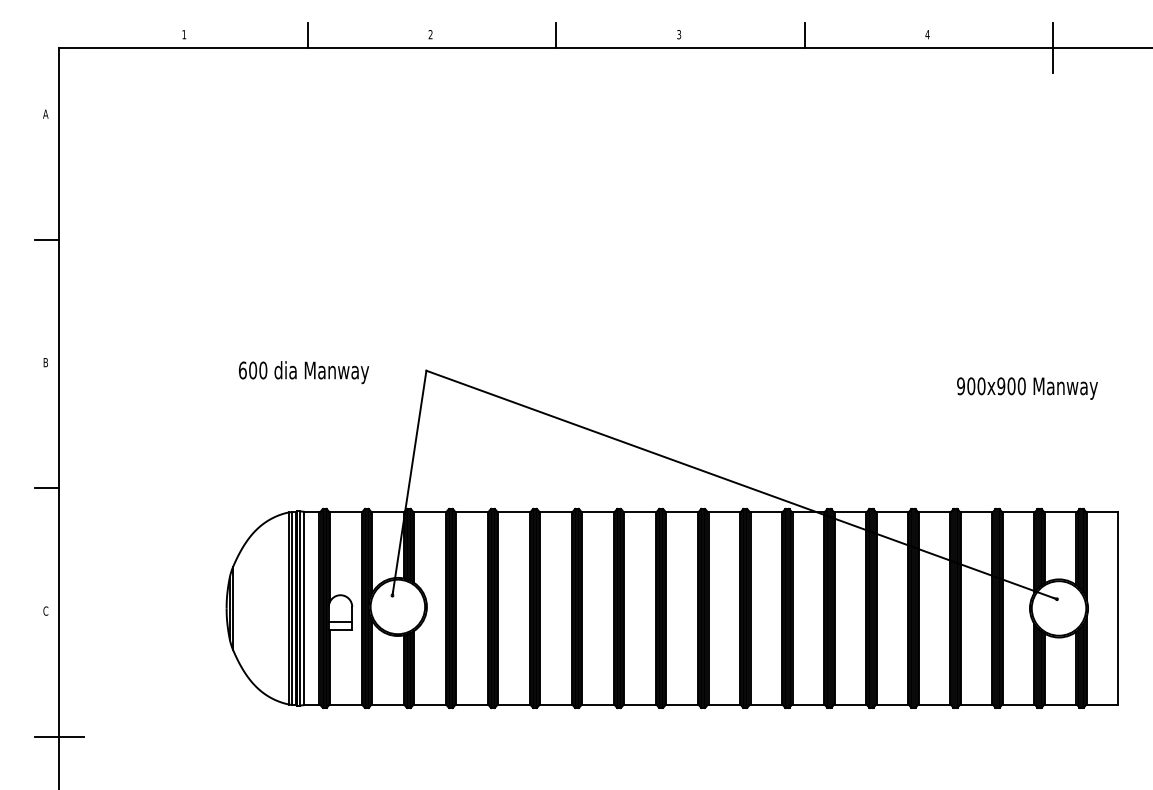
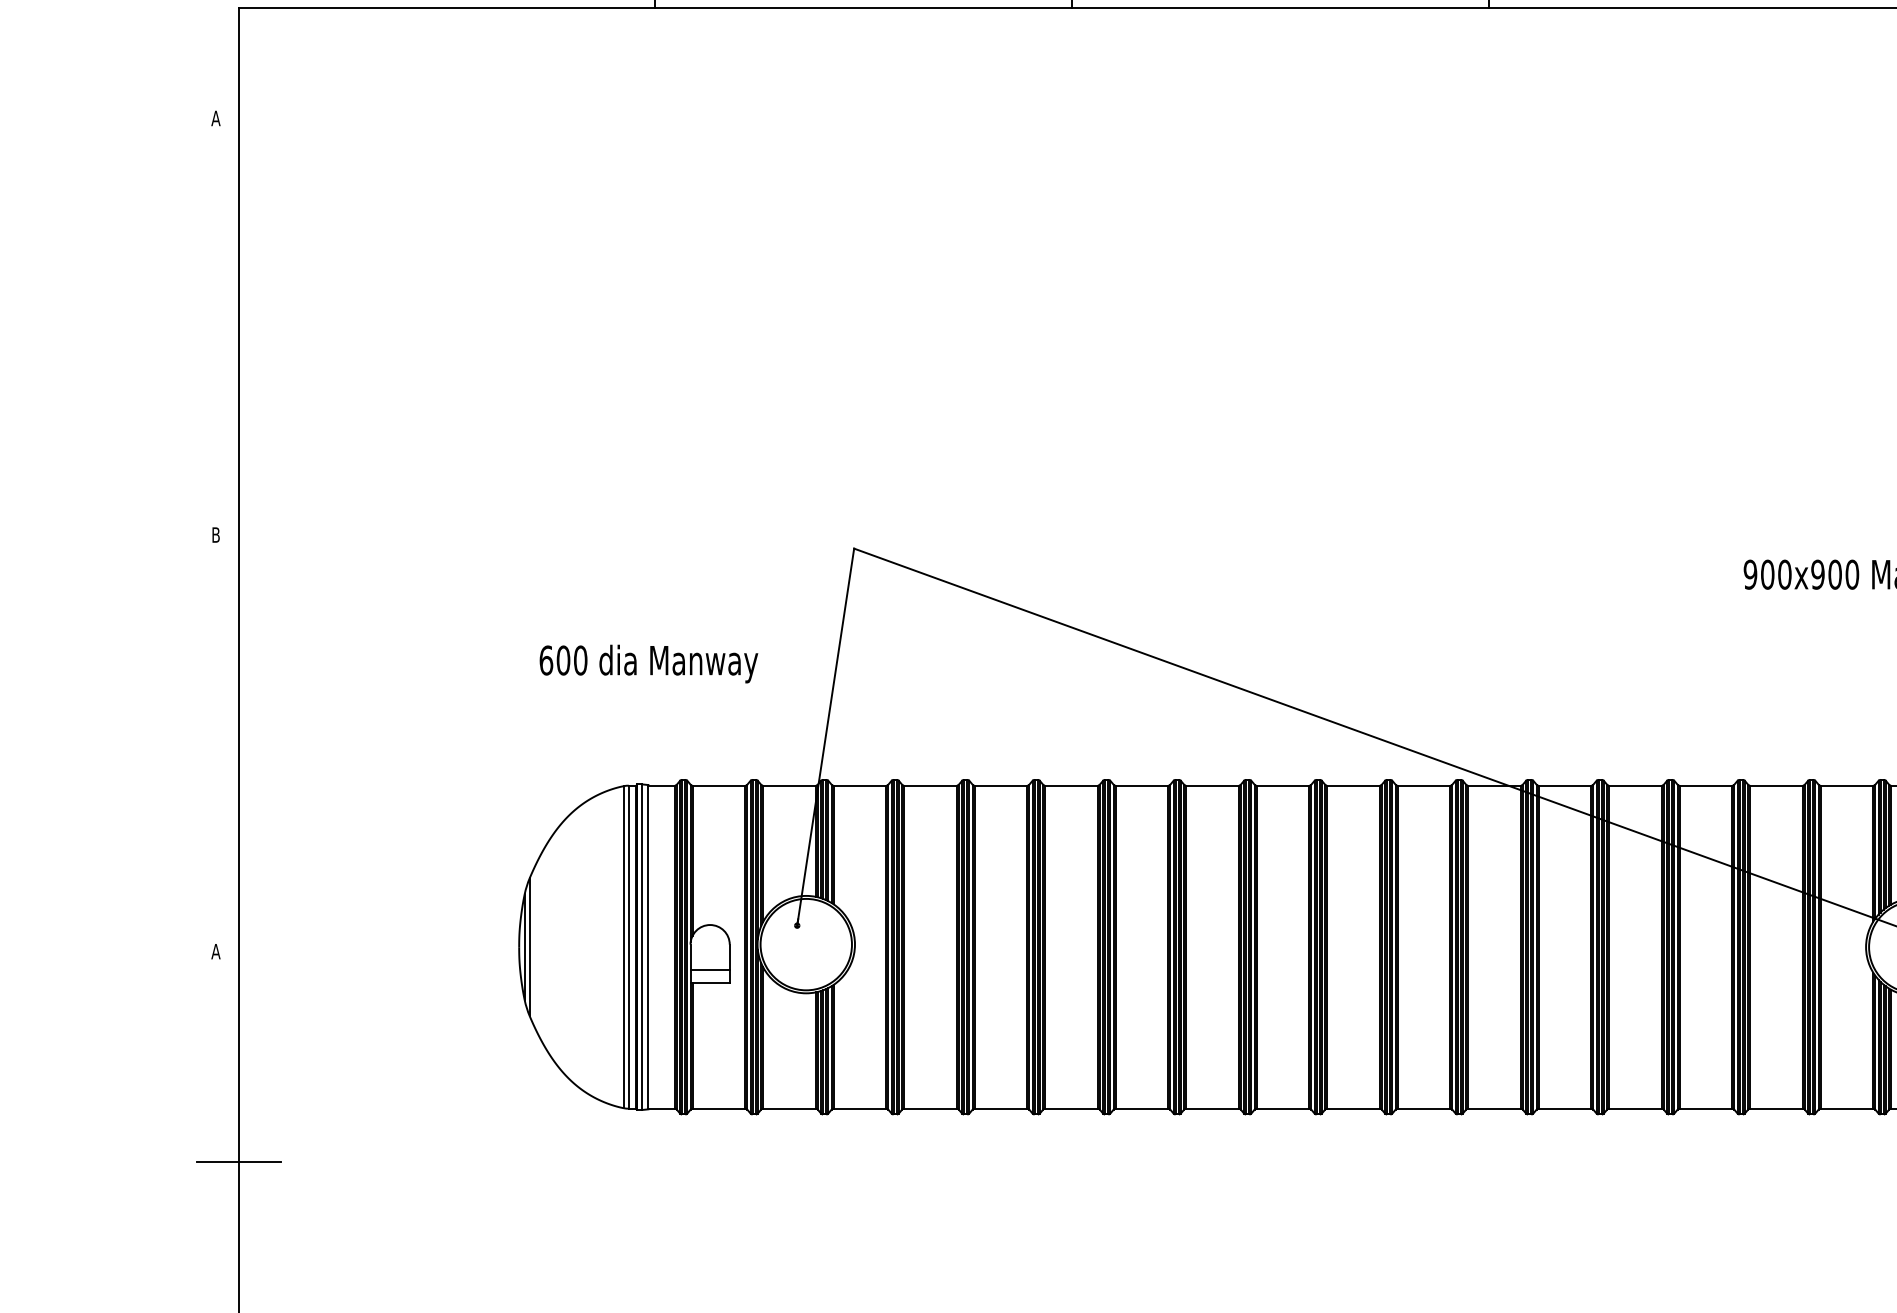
line: (46, 239) -> (217, 328), removed
text: (304, 372) -> (649, 663), moved
line: (46, 488) -> (217, 746), removed
text: (45, 610) -> (215, 950), C -> A

